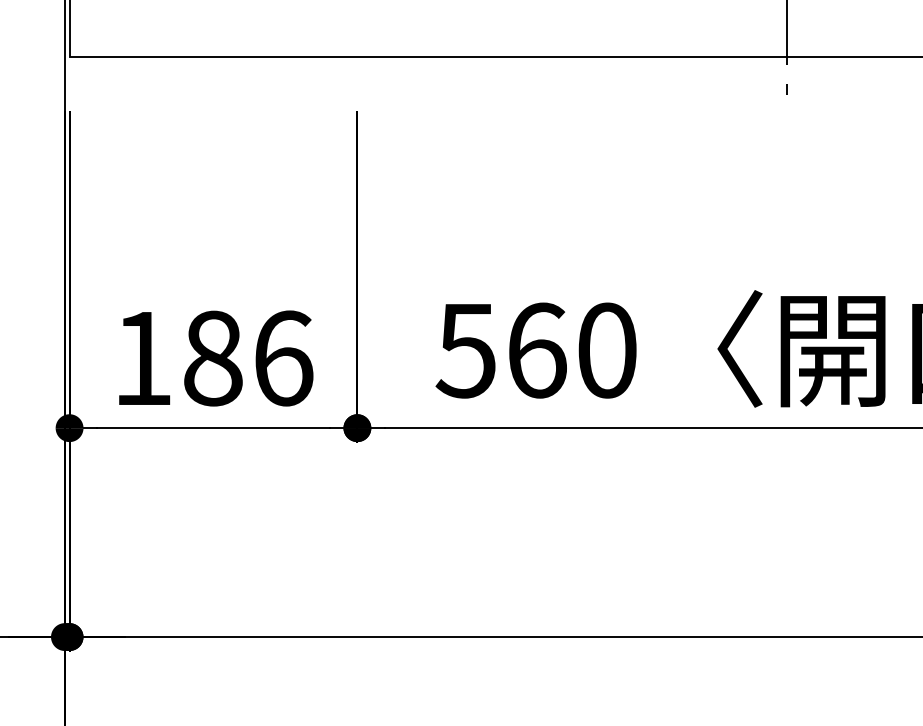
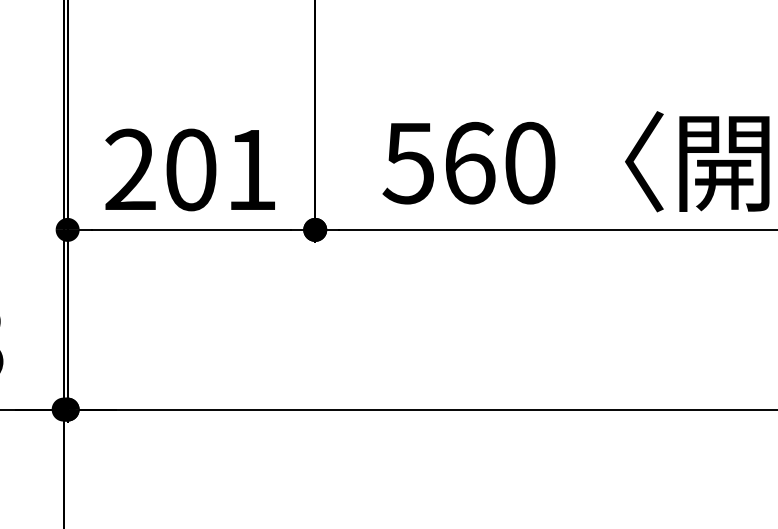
text: (213, 358) -> (191, 169), 186 -> 201

